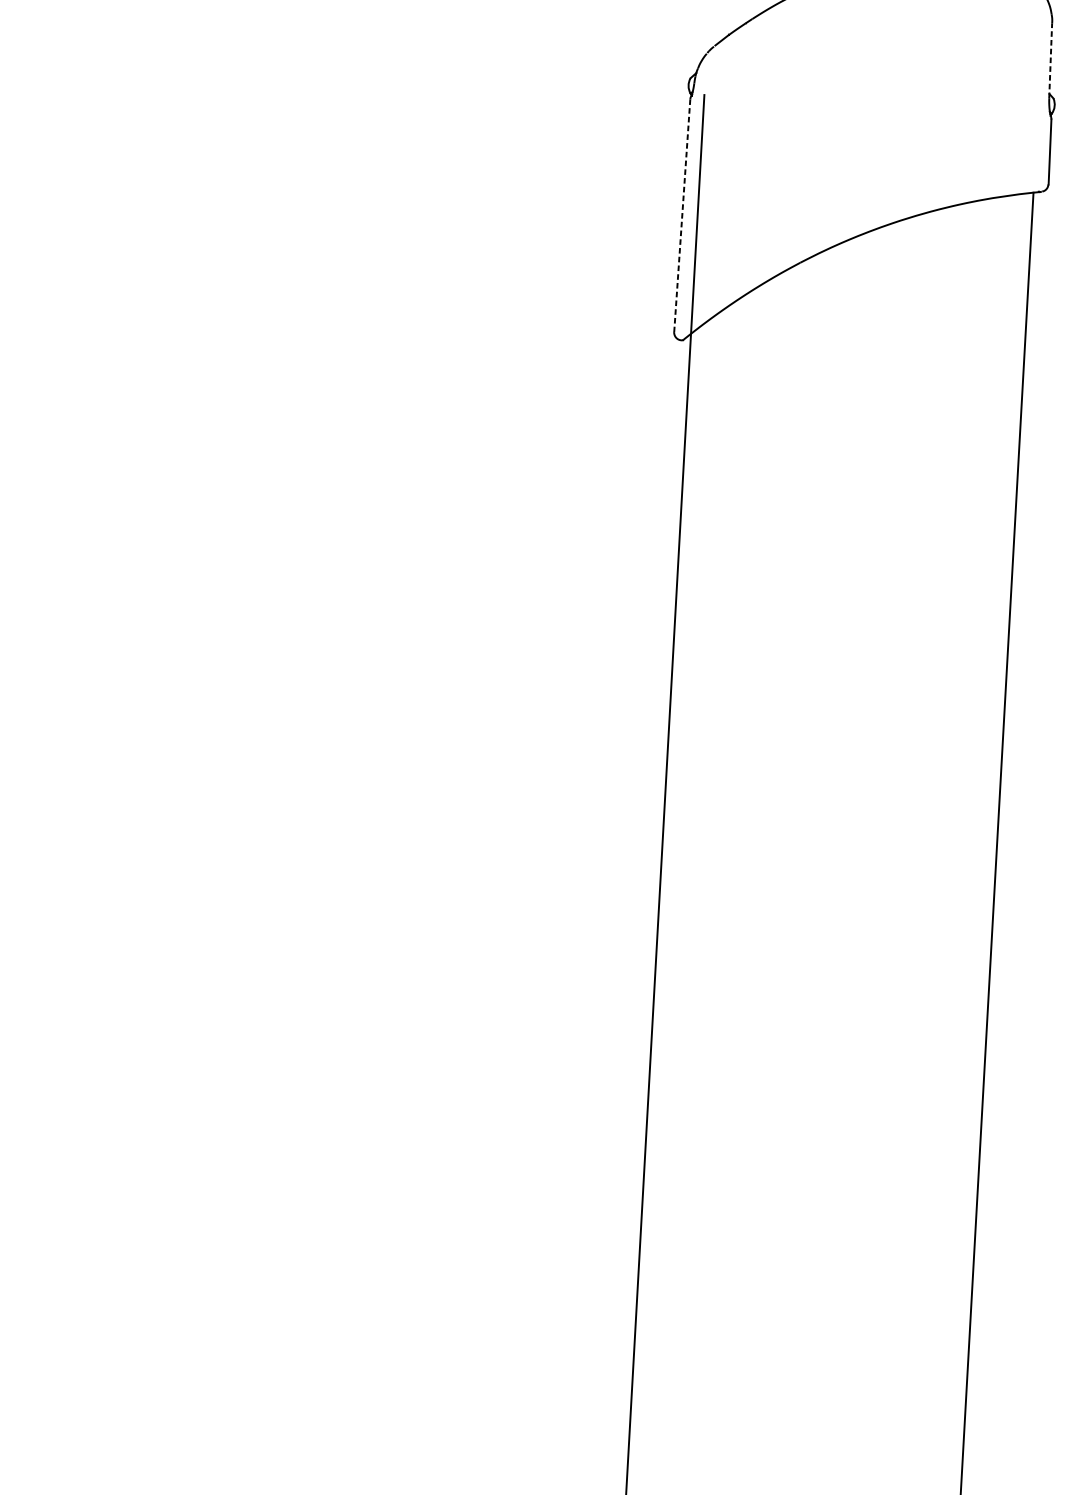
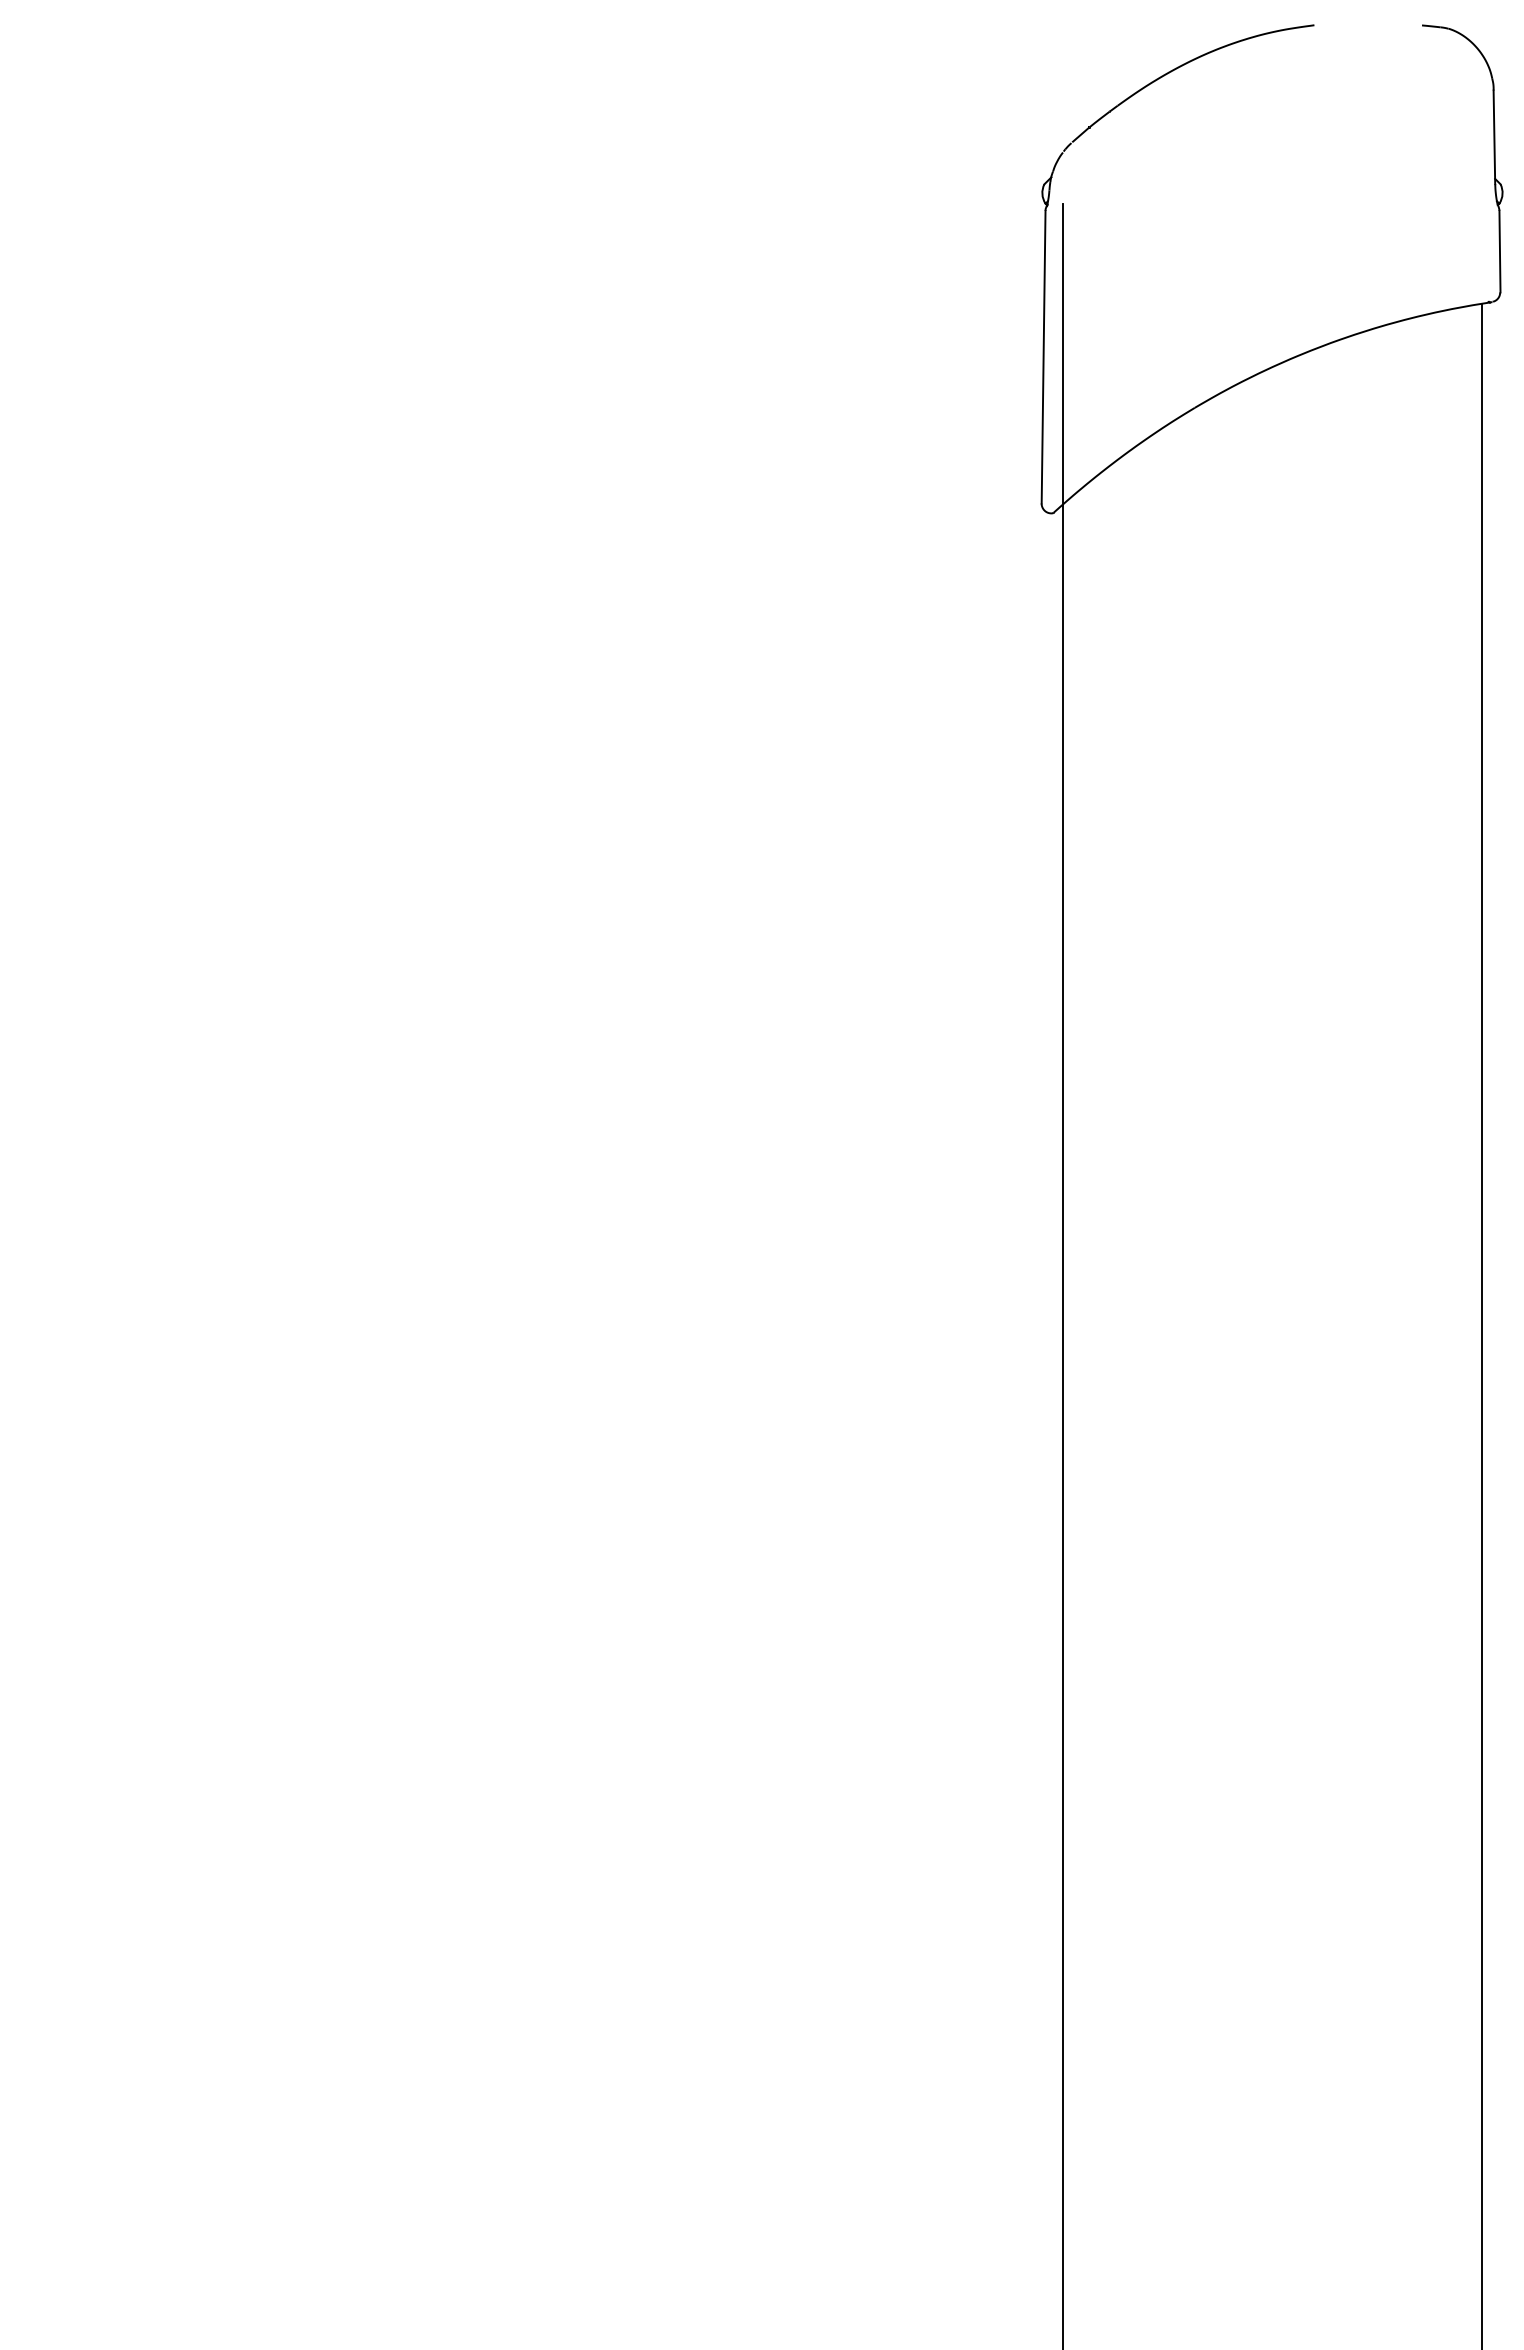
line: (1050, 60) -> (1494, 137), dashed -> solid
line: (682, 215) -> (1043, 357), dashed -> solid

